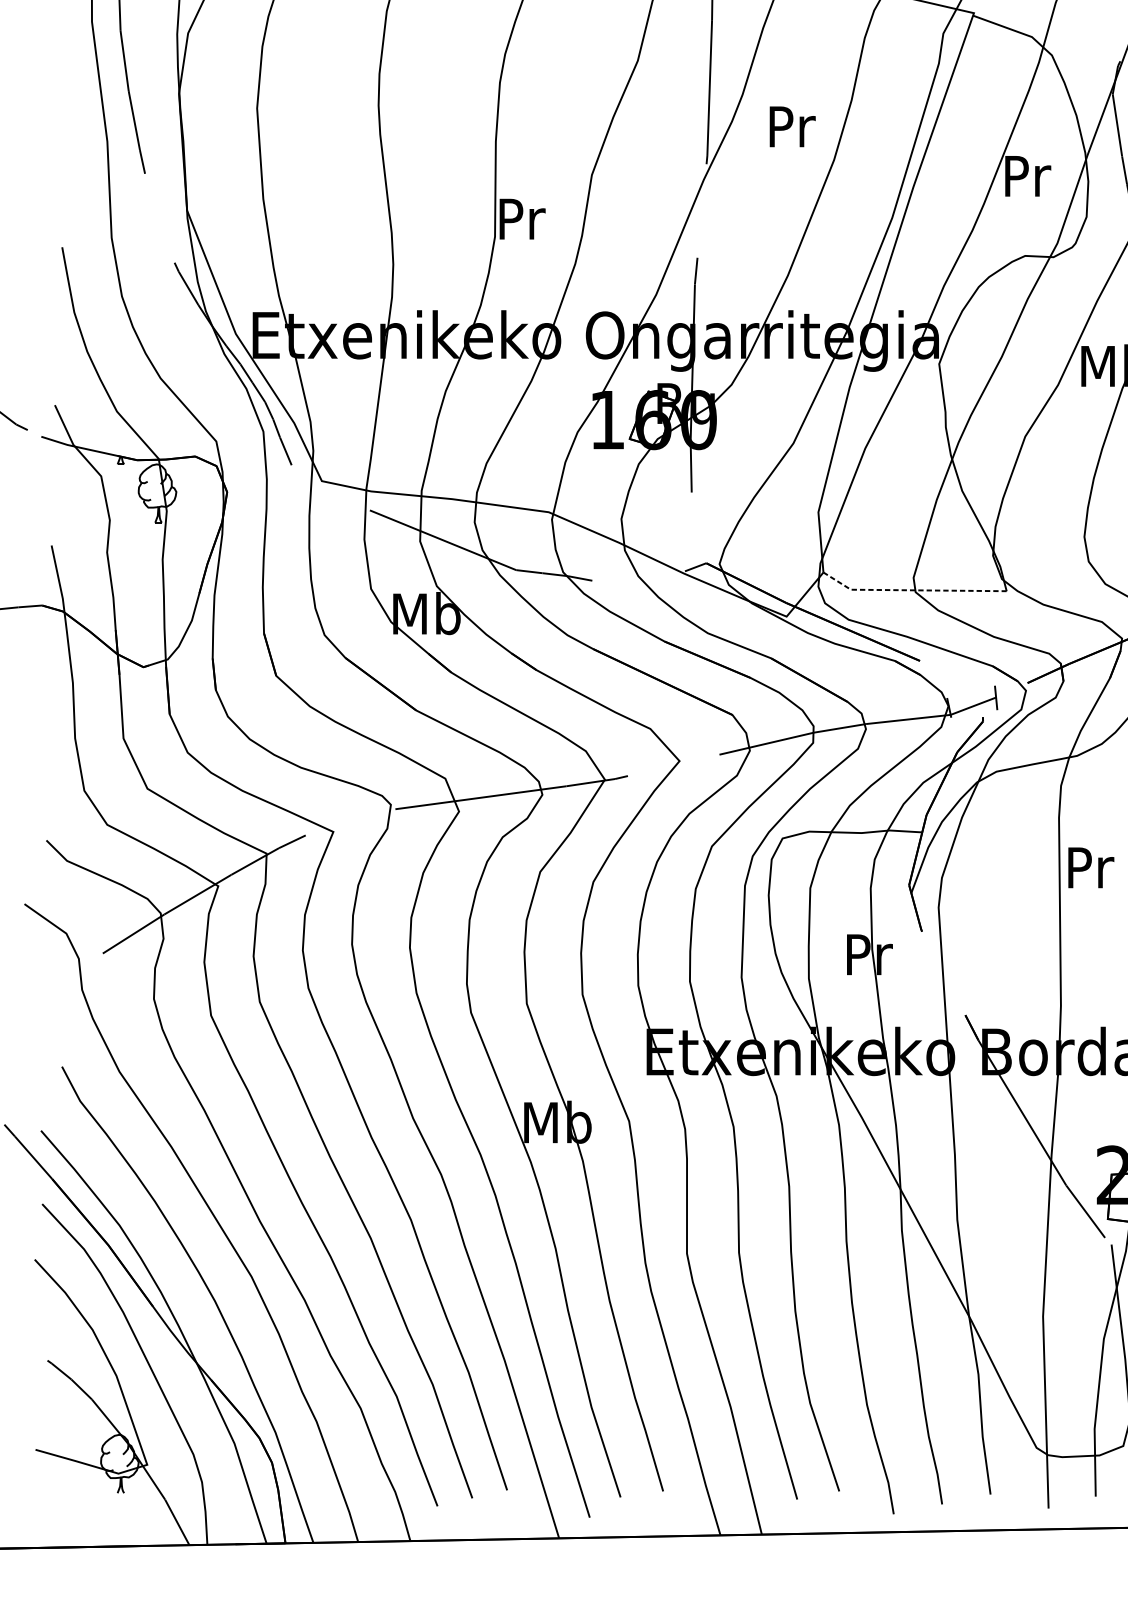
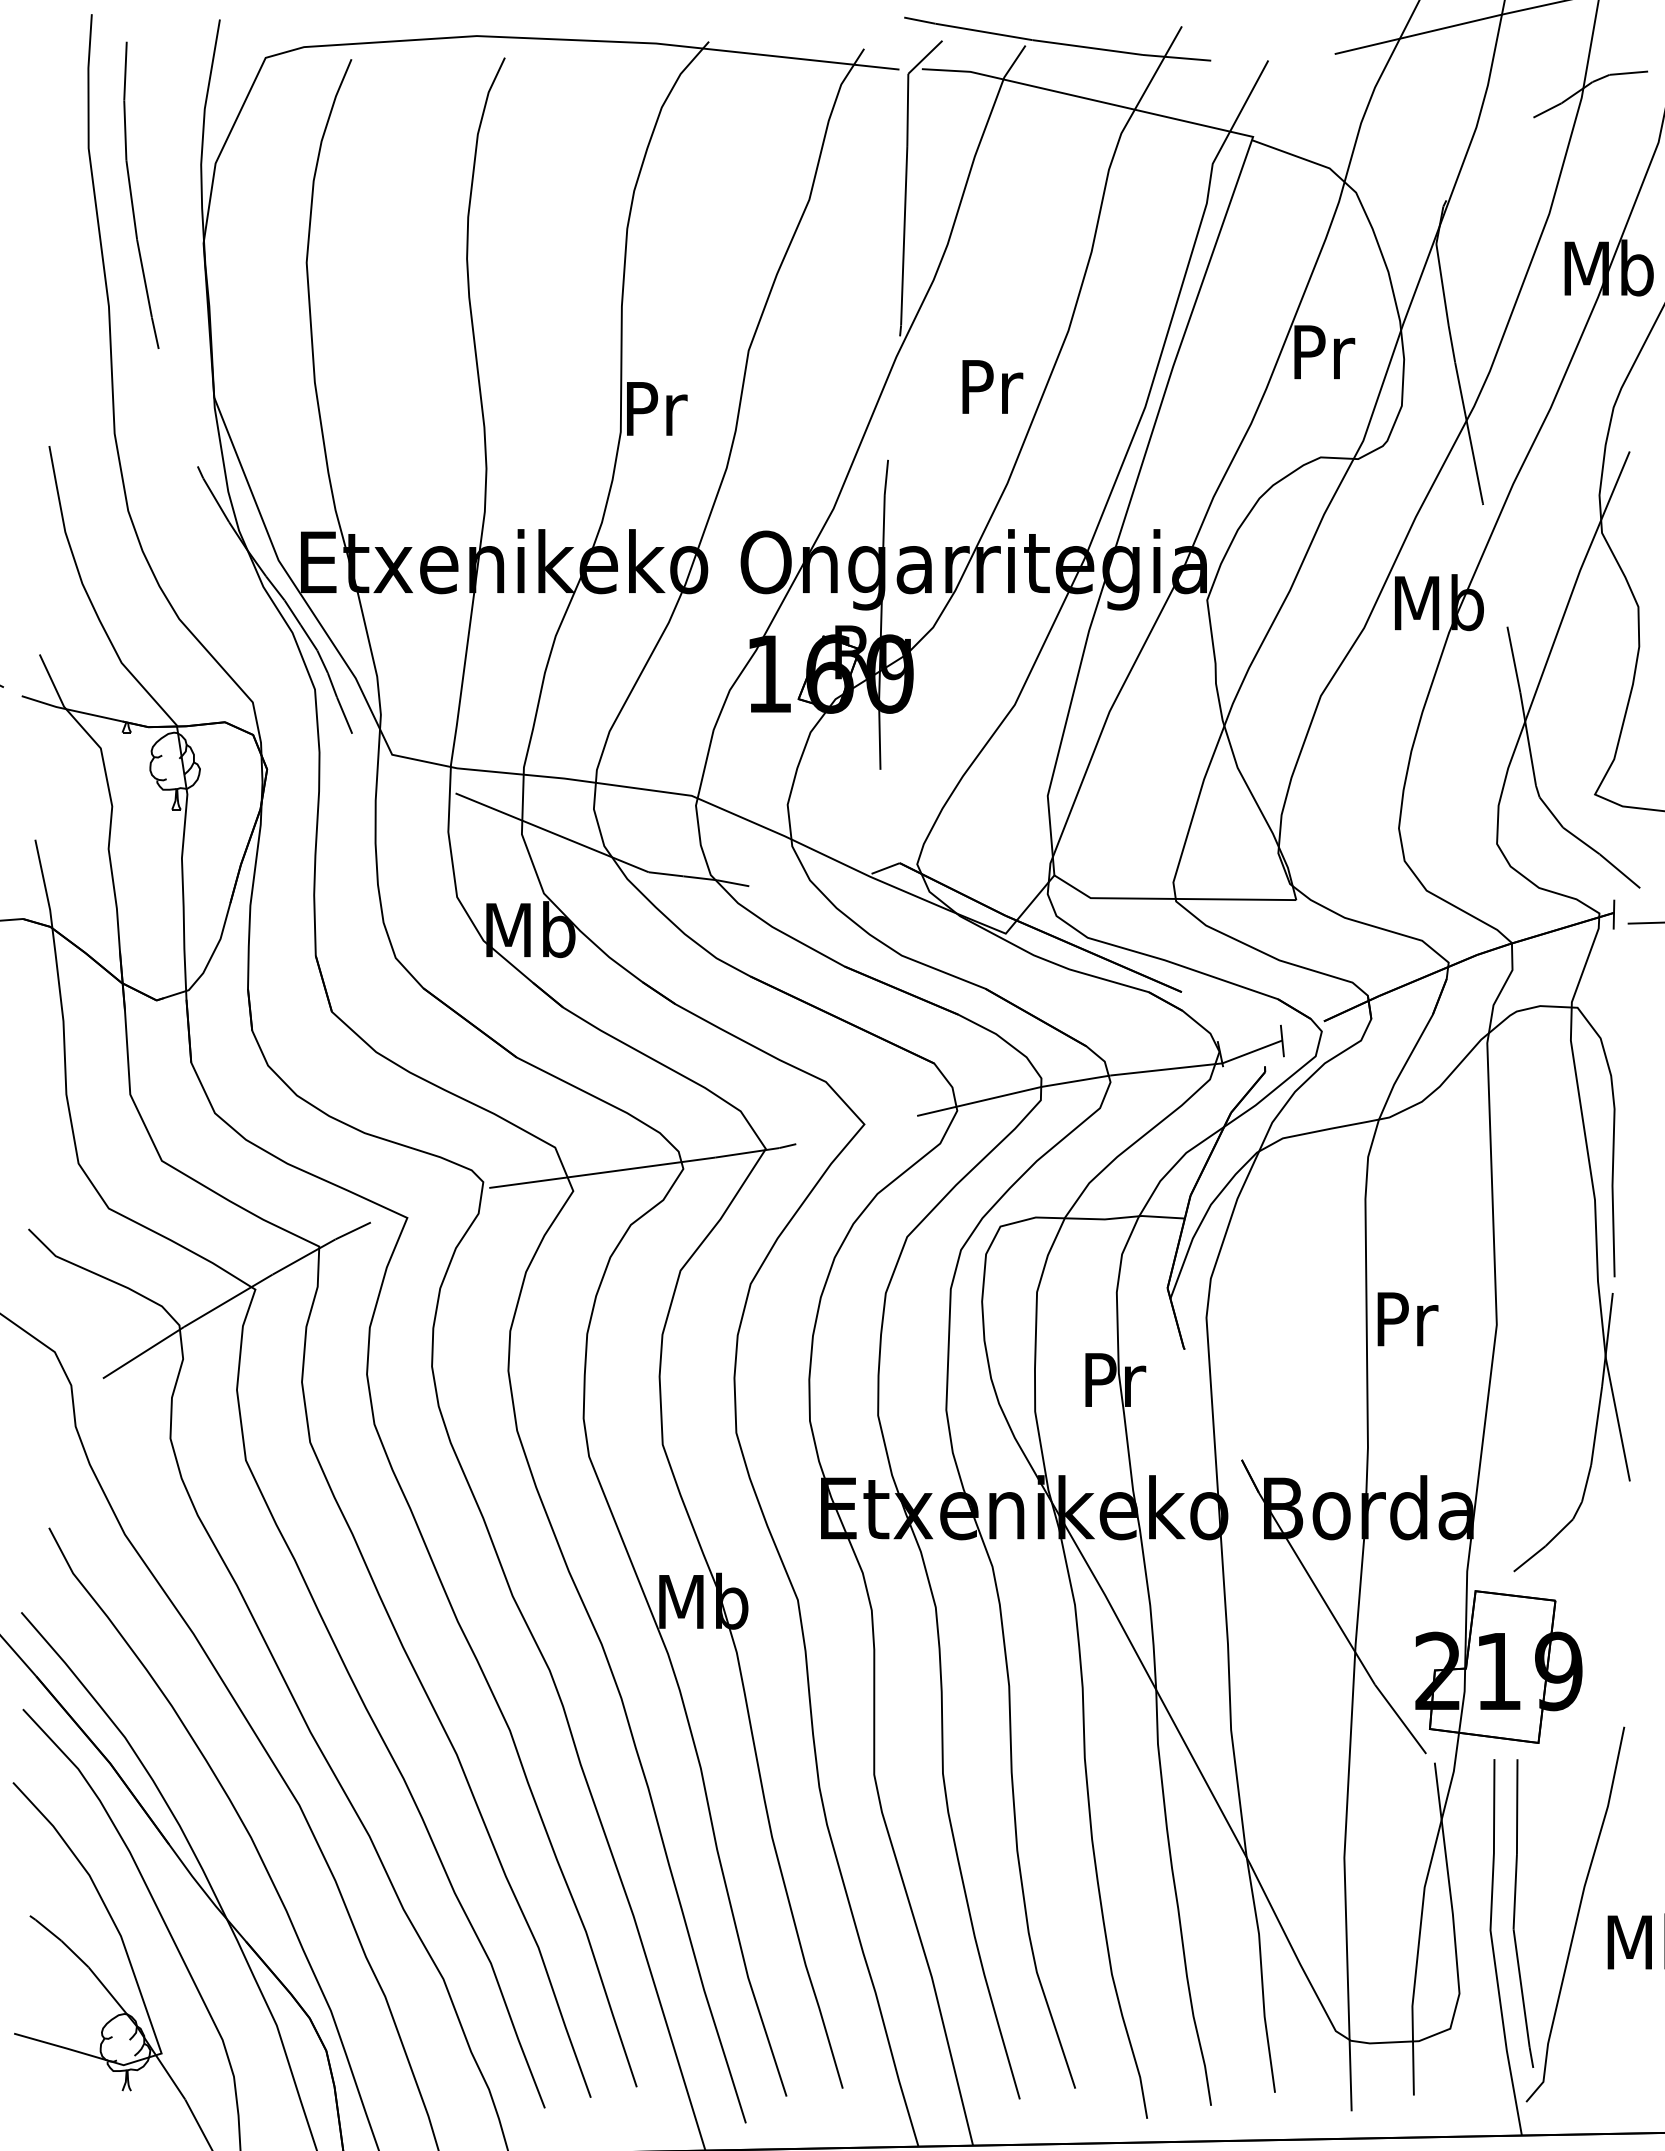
text: (792, 126) -> (992, 386), moved
line: (912, 590) -> (1171, 898), dashed -> solid
text: (1090, 867) -> (1407, 1319), moved

